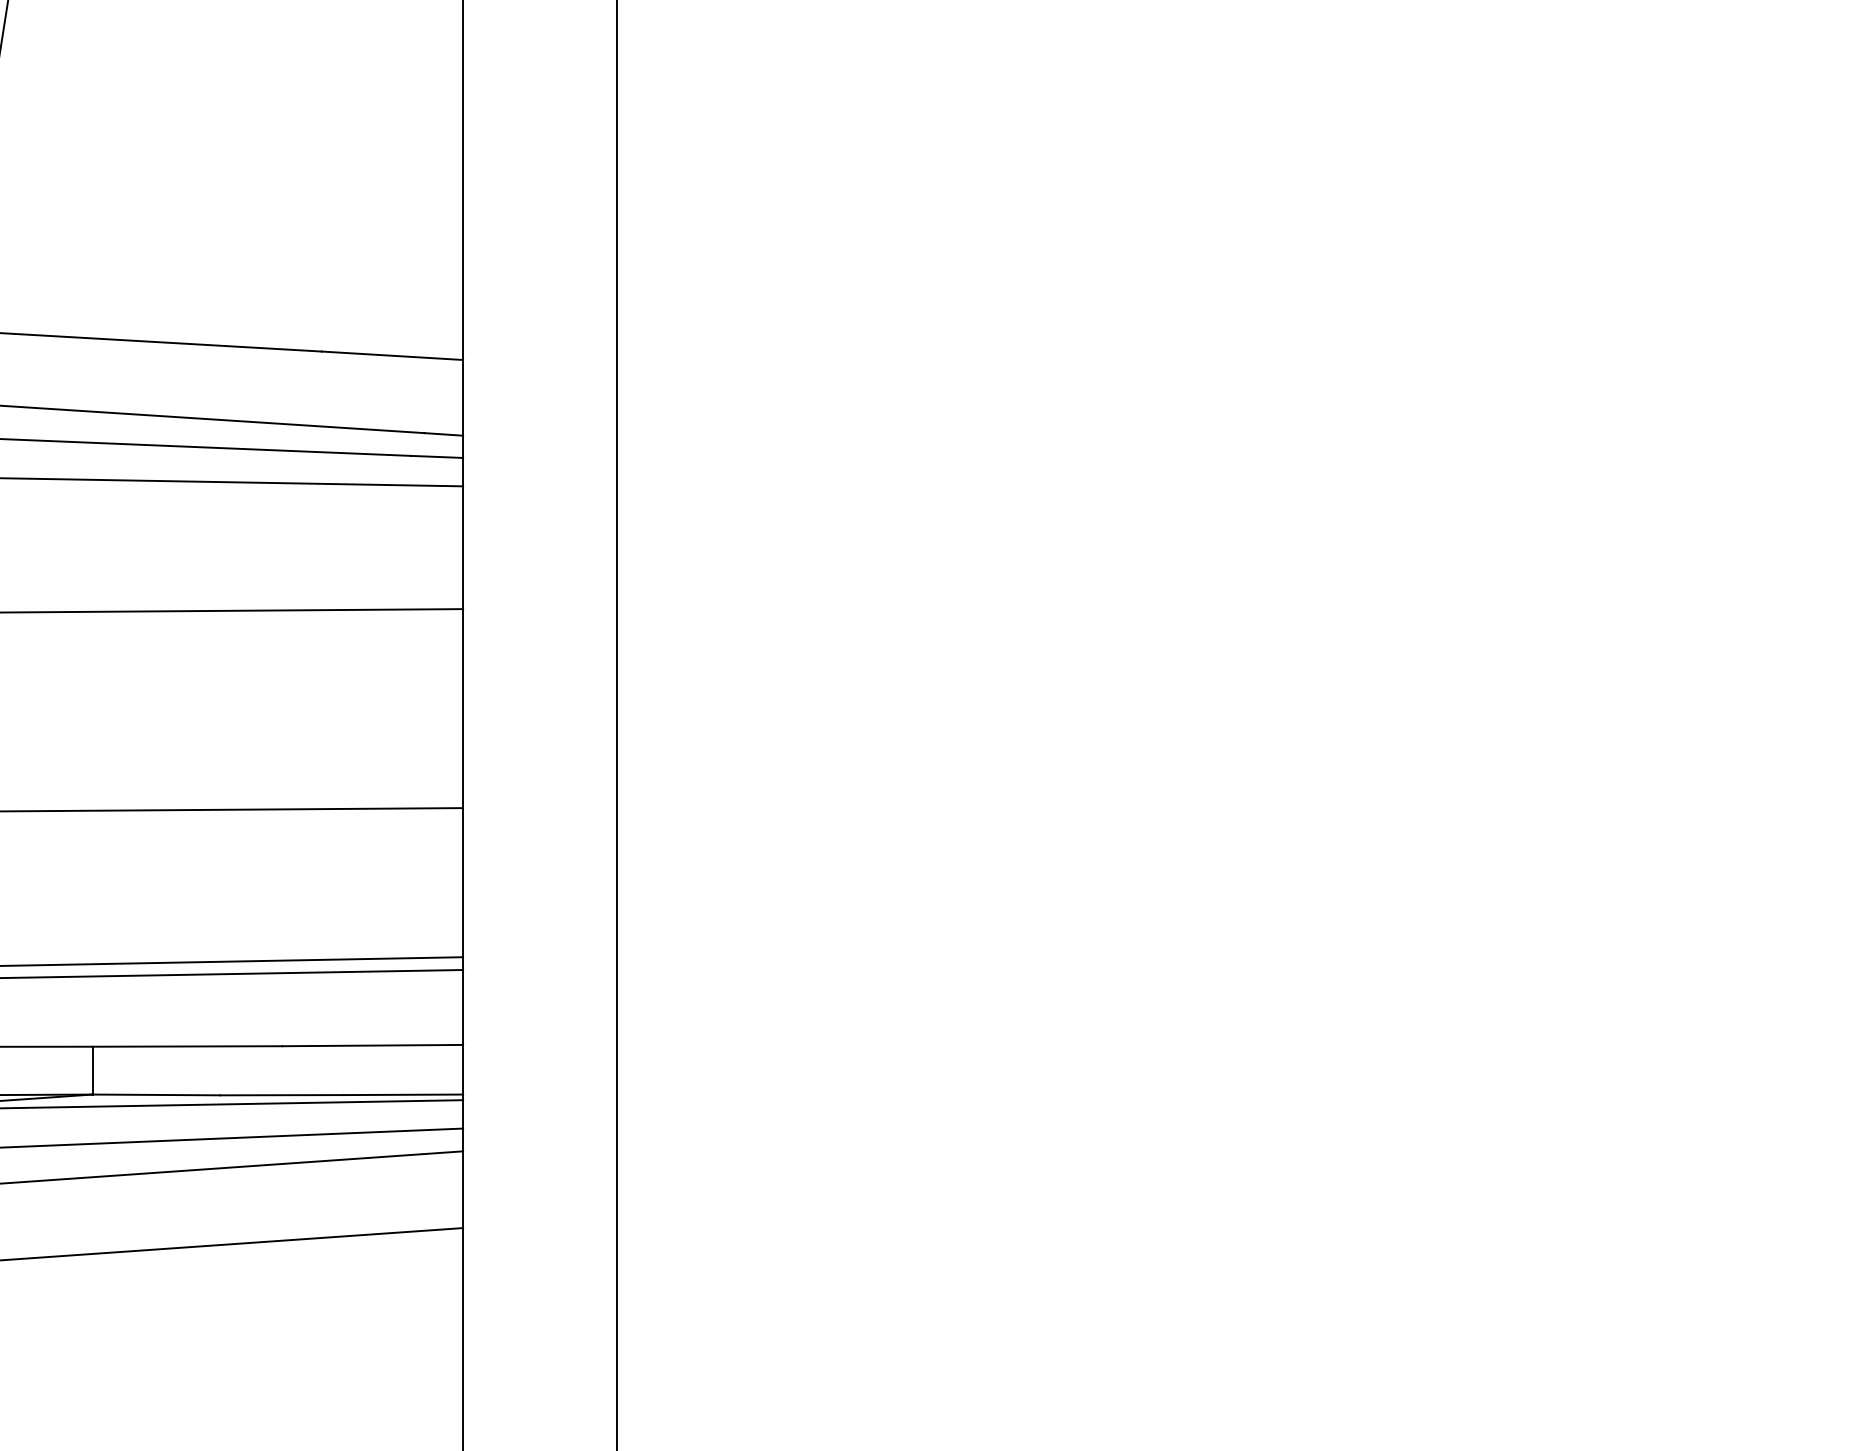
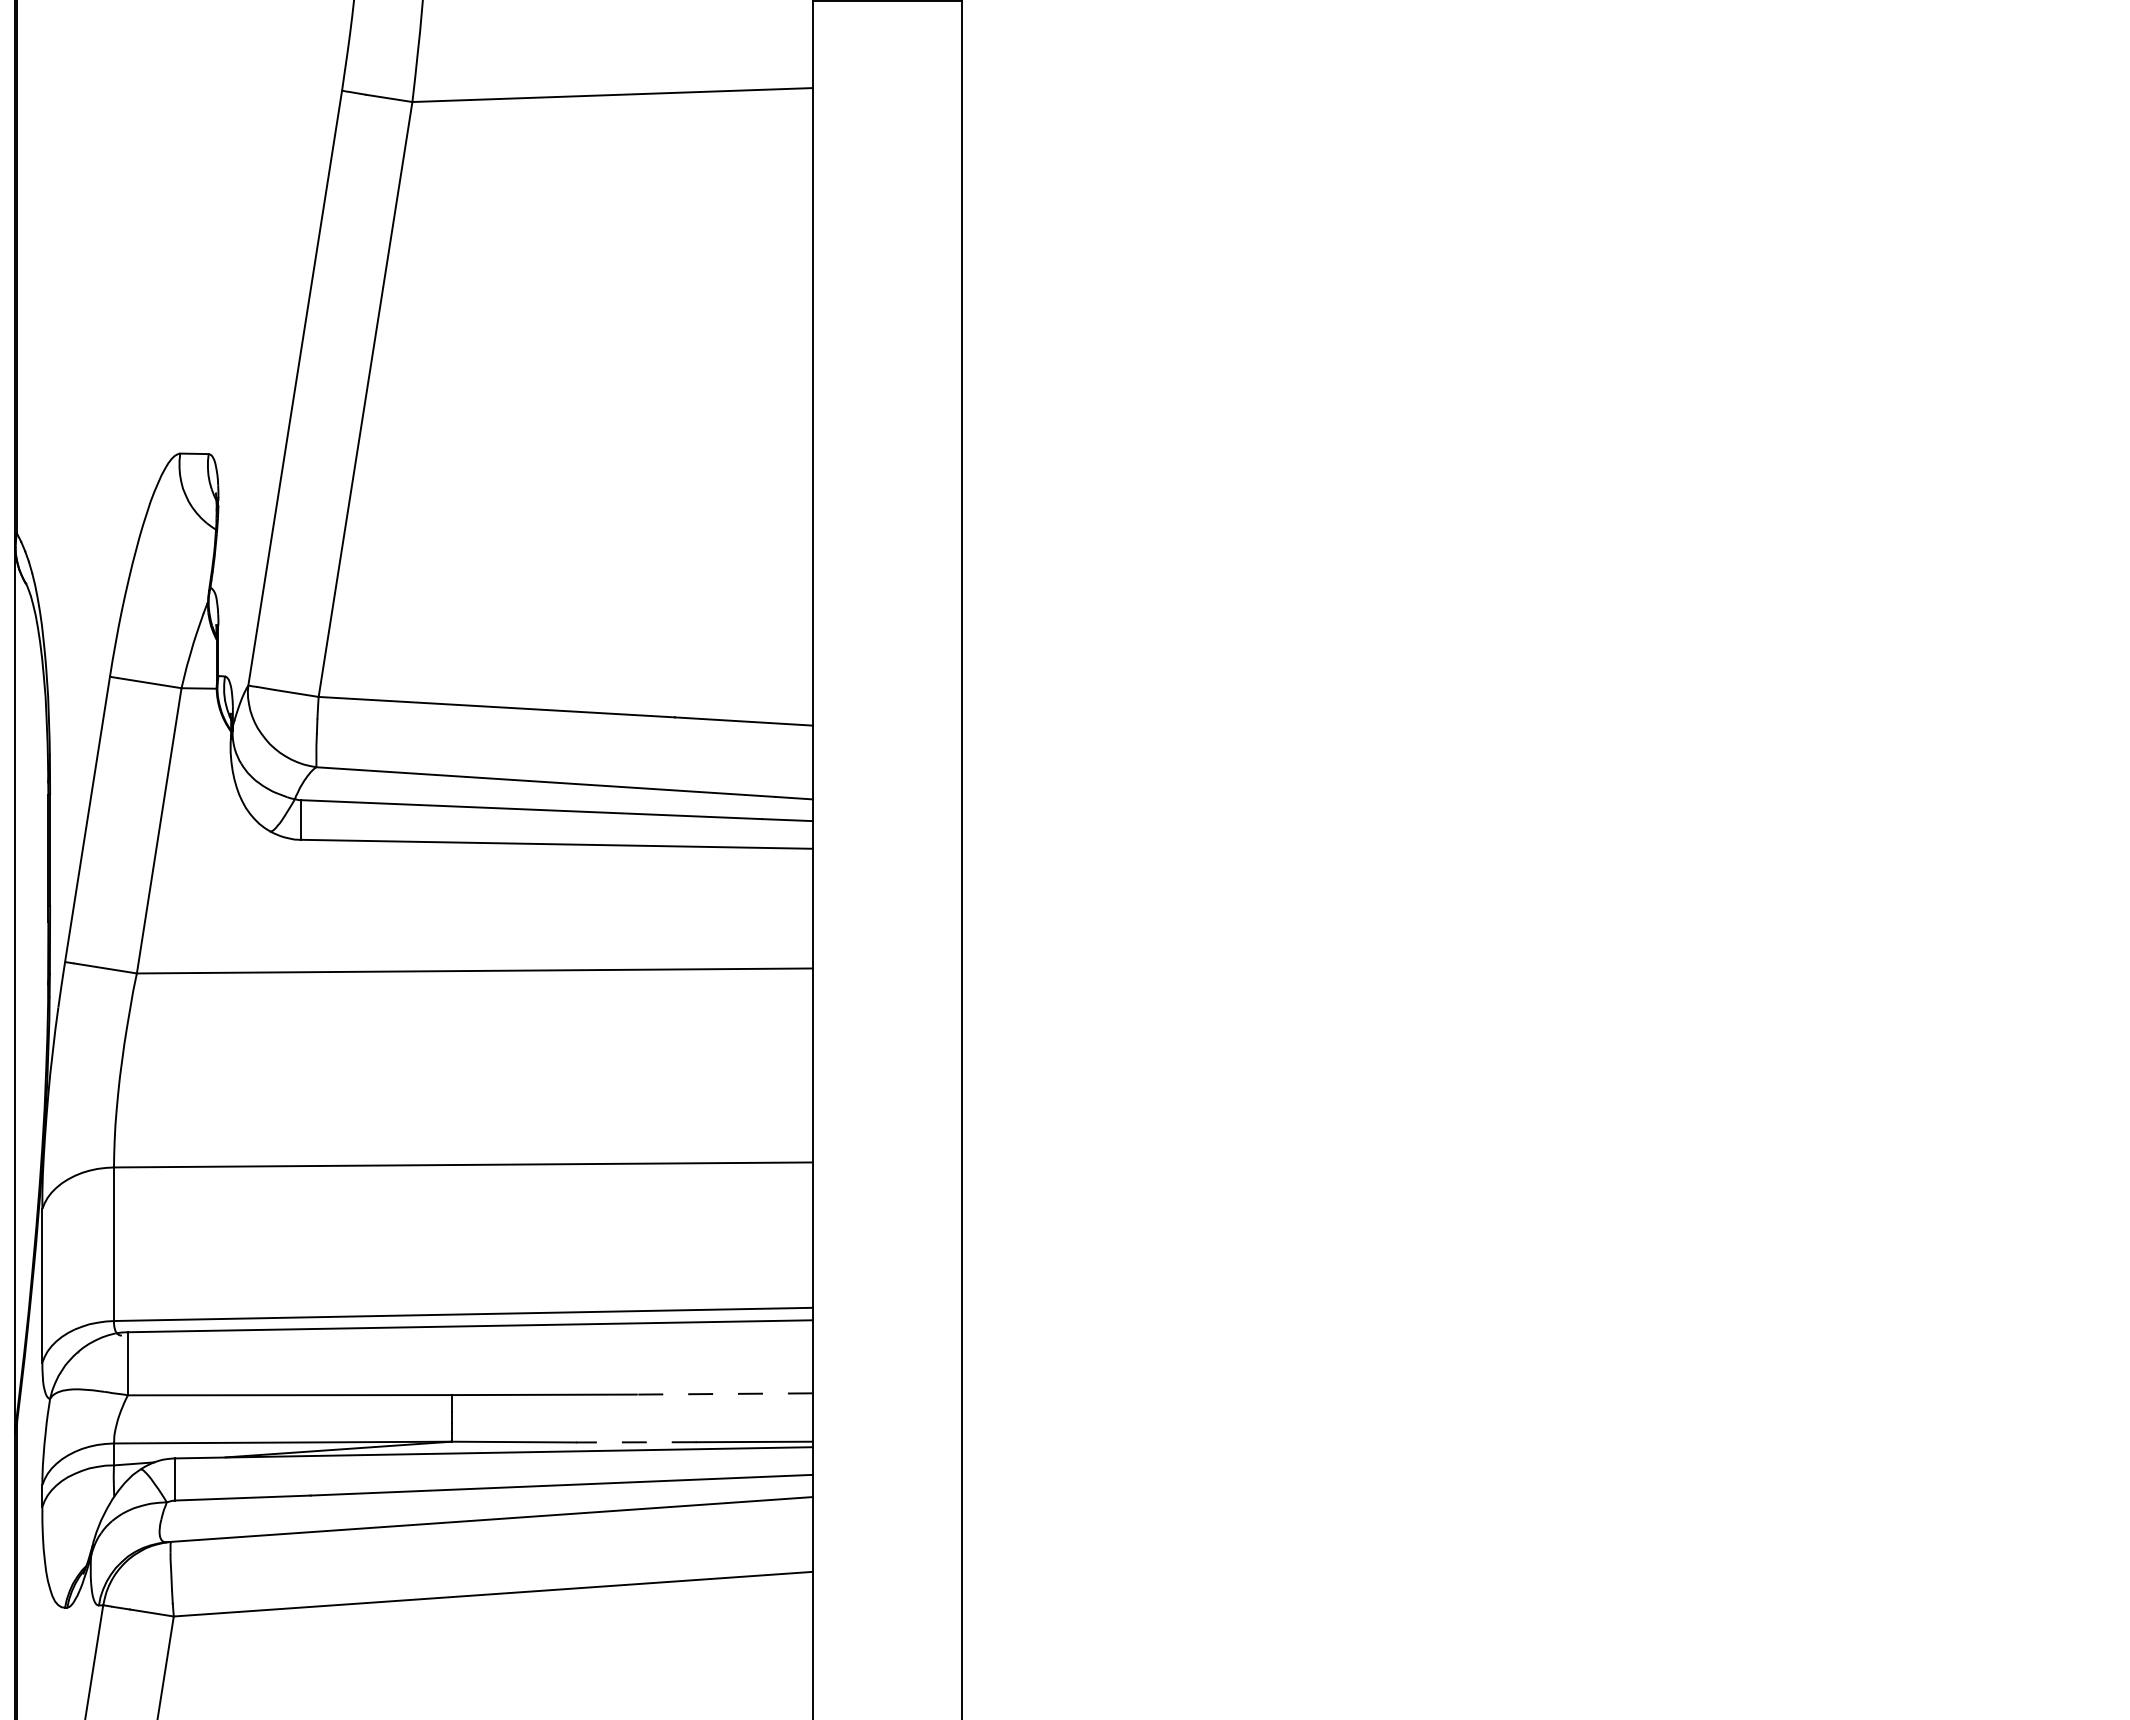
line: (372, 1045) -> (724, 1393), solid -> dashed
line: (281, 1095) -> (635, 1442), solid -> dashed

